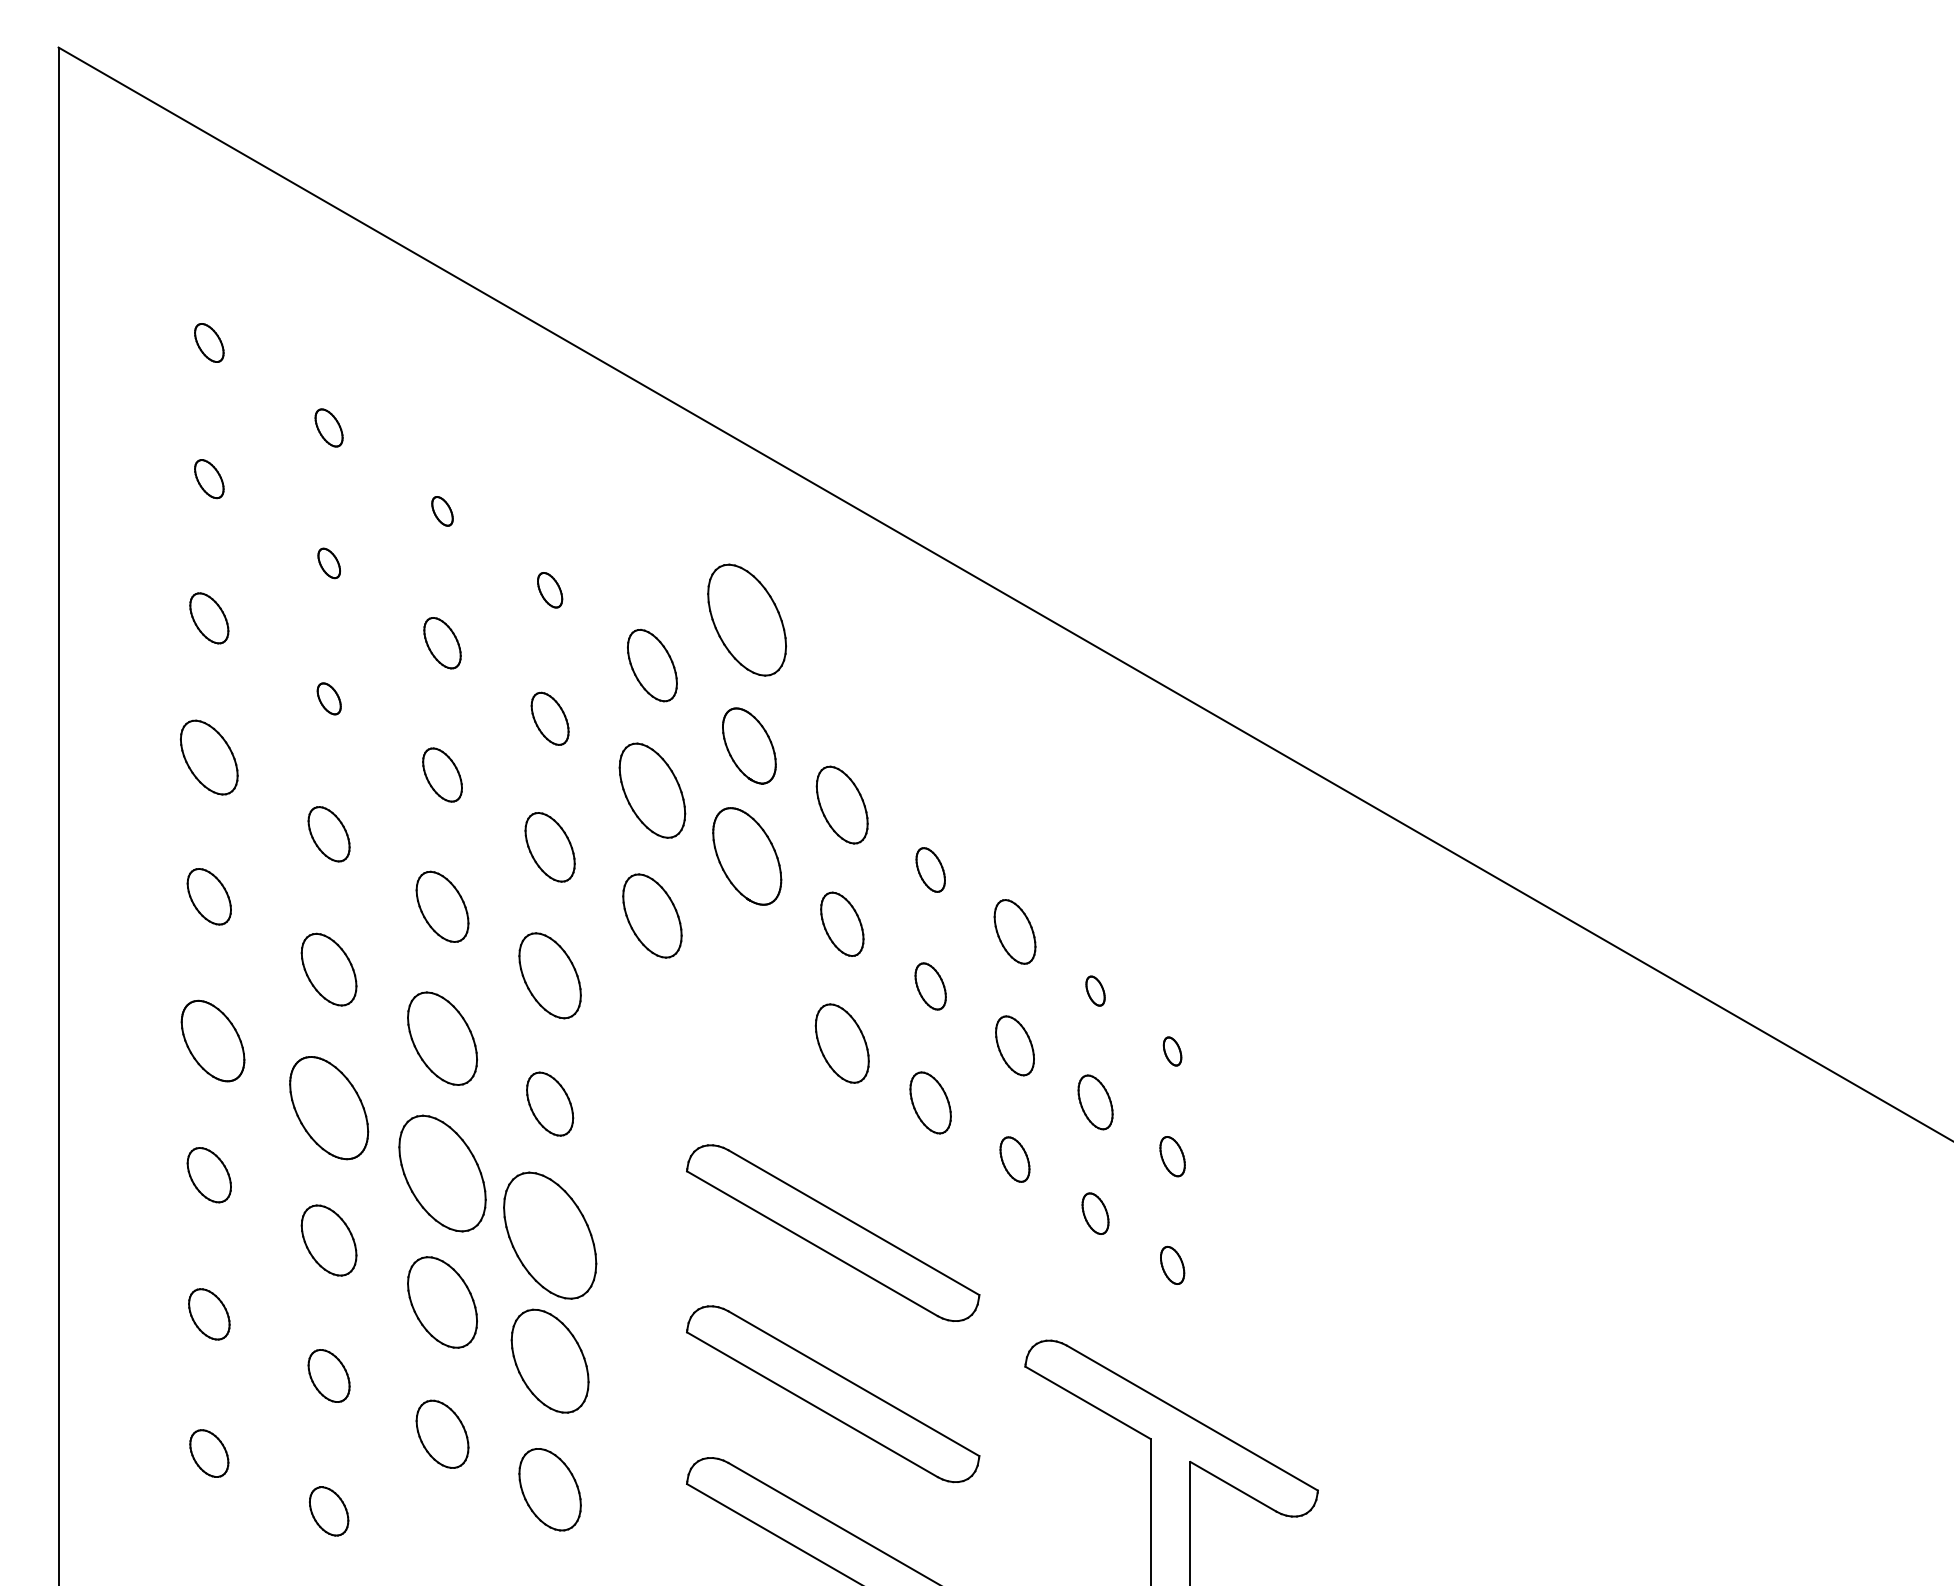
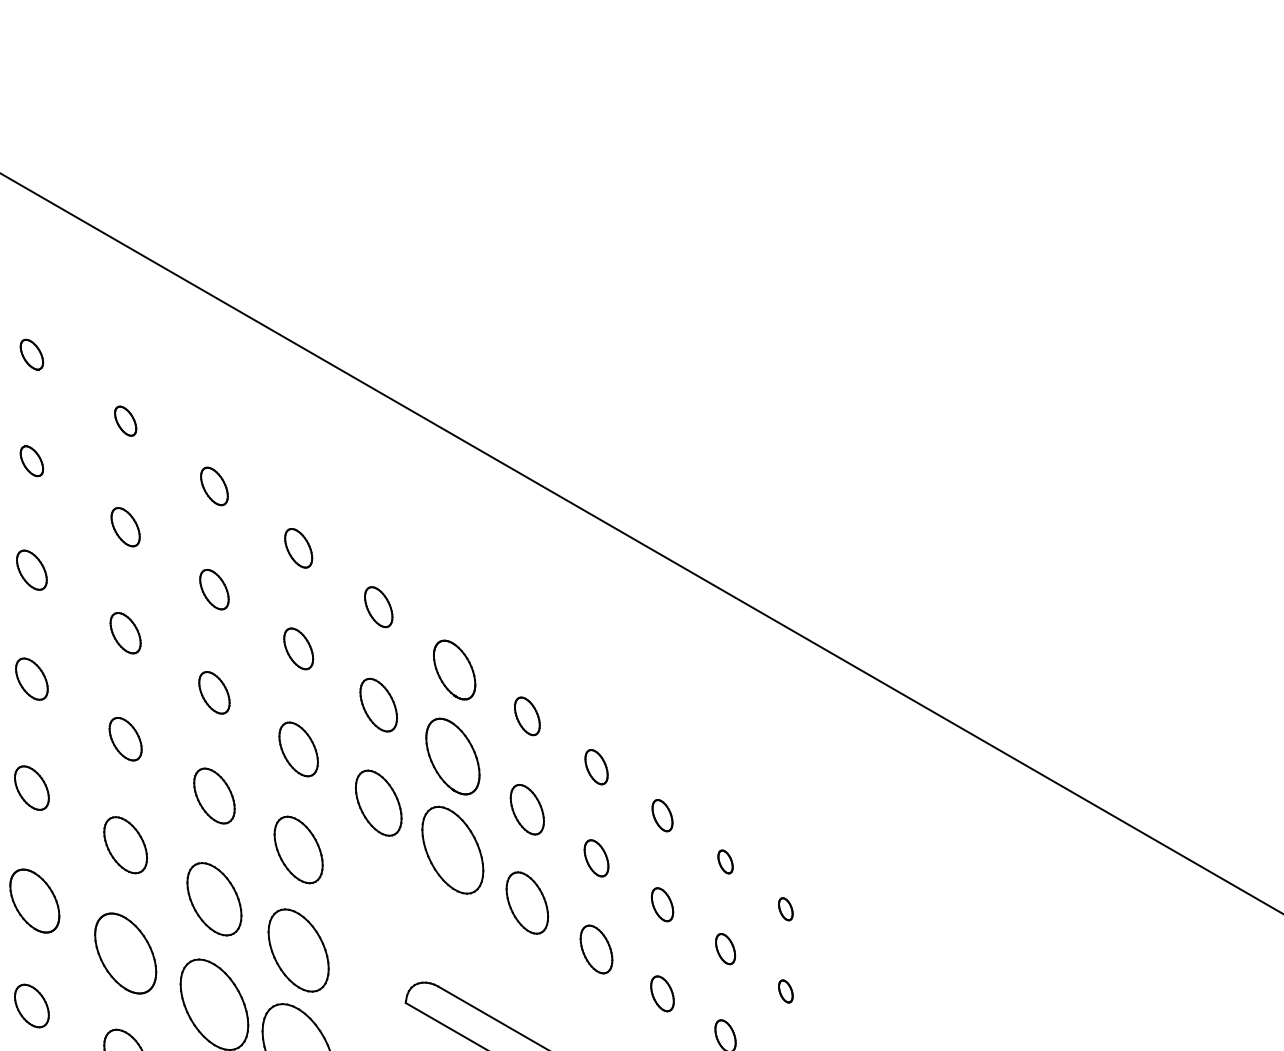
part: (442, 511) -> (214, 486), size x1.67
part: (329, 563) -> (125, 527), size x1.67
part: (549, 589) -> (298, 547), size x1.43
part: (746, 619) -> (452, 849), moved
part: (652, 665) -> (378, 607), size x0.71
part: (329, 698) -> (125, 632), size x1.67
part: (209, 757) -> (32, 679), size x0.71
part: (652, 790) -> (378, 704), size x0.71
part: (842, 804) -> (527, 715), size x0.62
part: (1014, 931) -> (662, 815), size x0.62
part: (1014, 1045) -> (662, 904), size x0.71
part: (1095, 1102) -> (725, 949), size x0.71
part: (549, 1103) -> (298, 949), size x1.67
part: (1172, 1156) -> (785, 991), size x0.71

